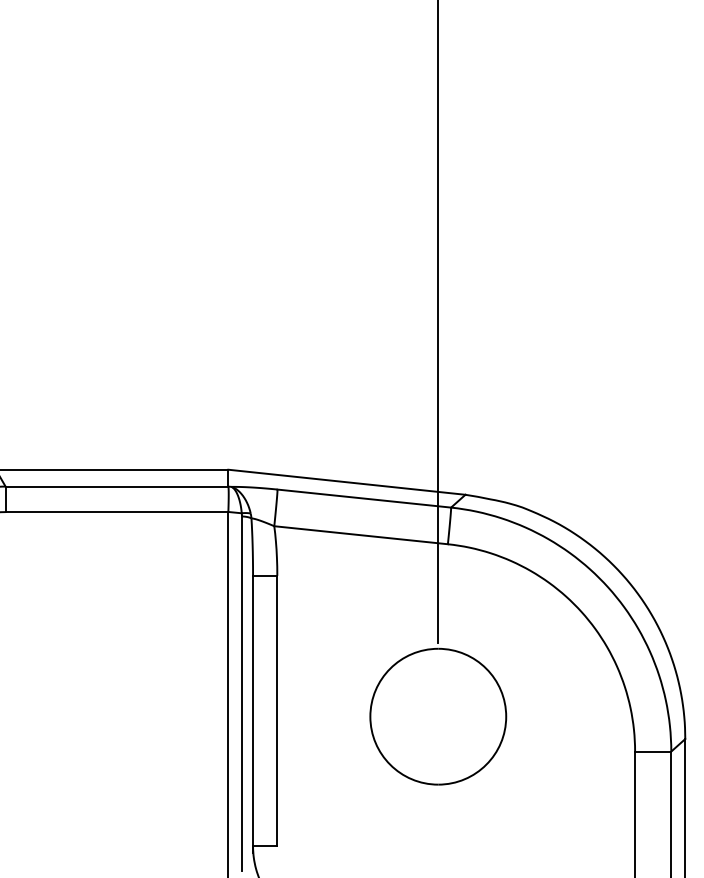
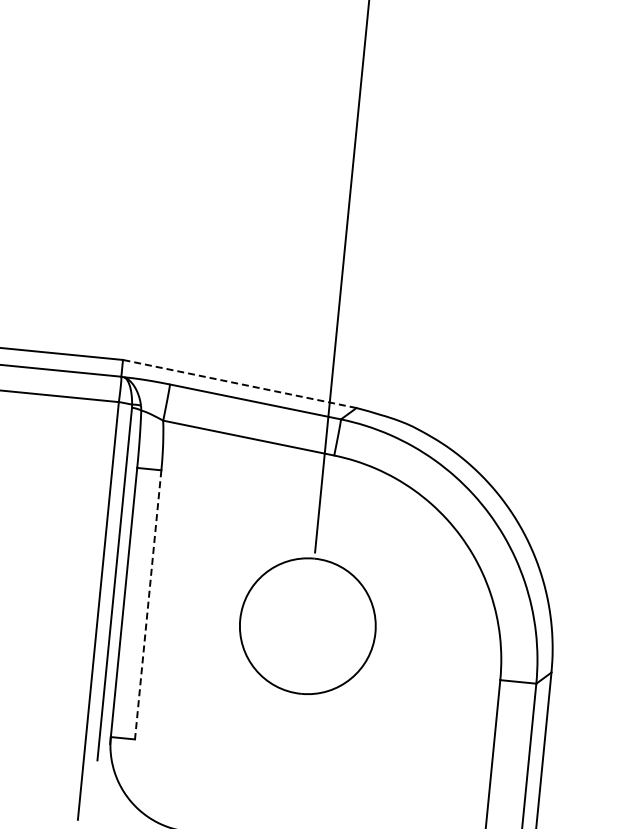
line: (346, 482) -> (239, 384), solid -> dashed
line: (277, 711) -> (148, 605), solid -> dashed

